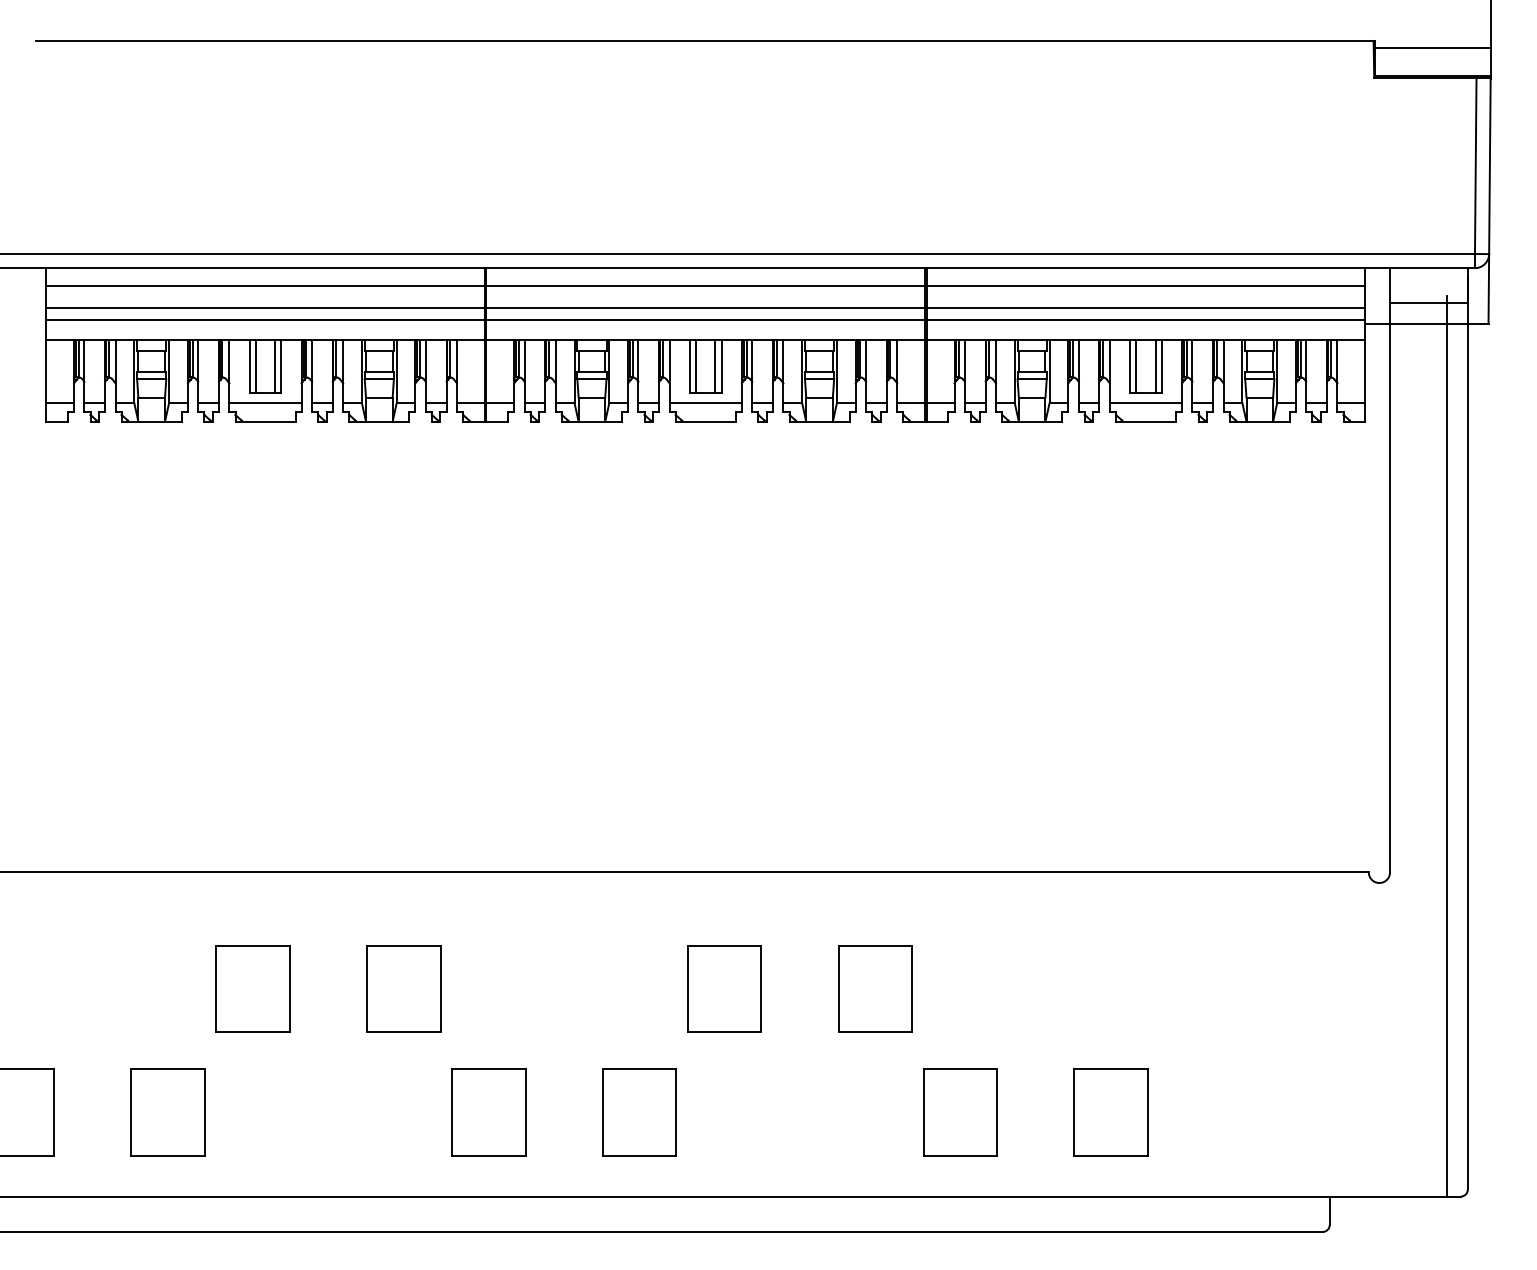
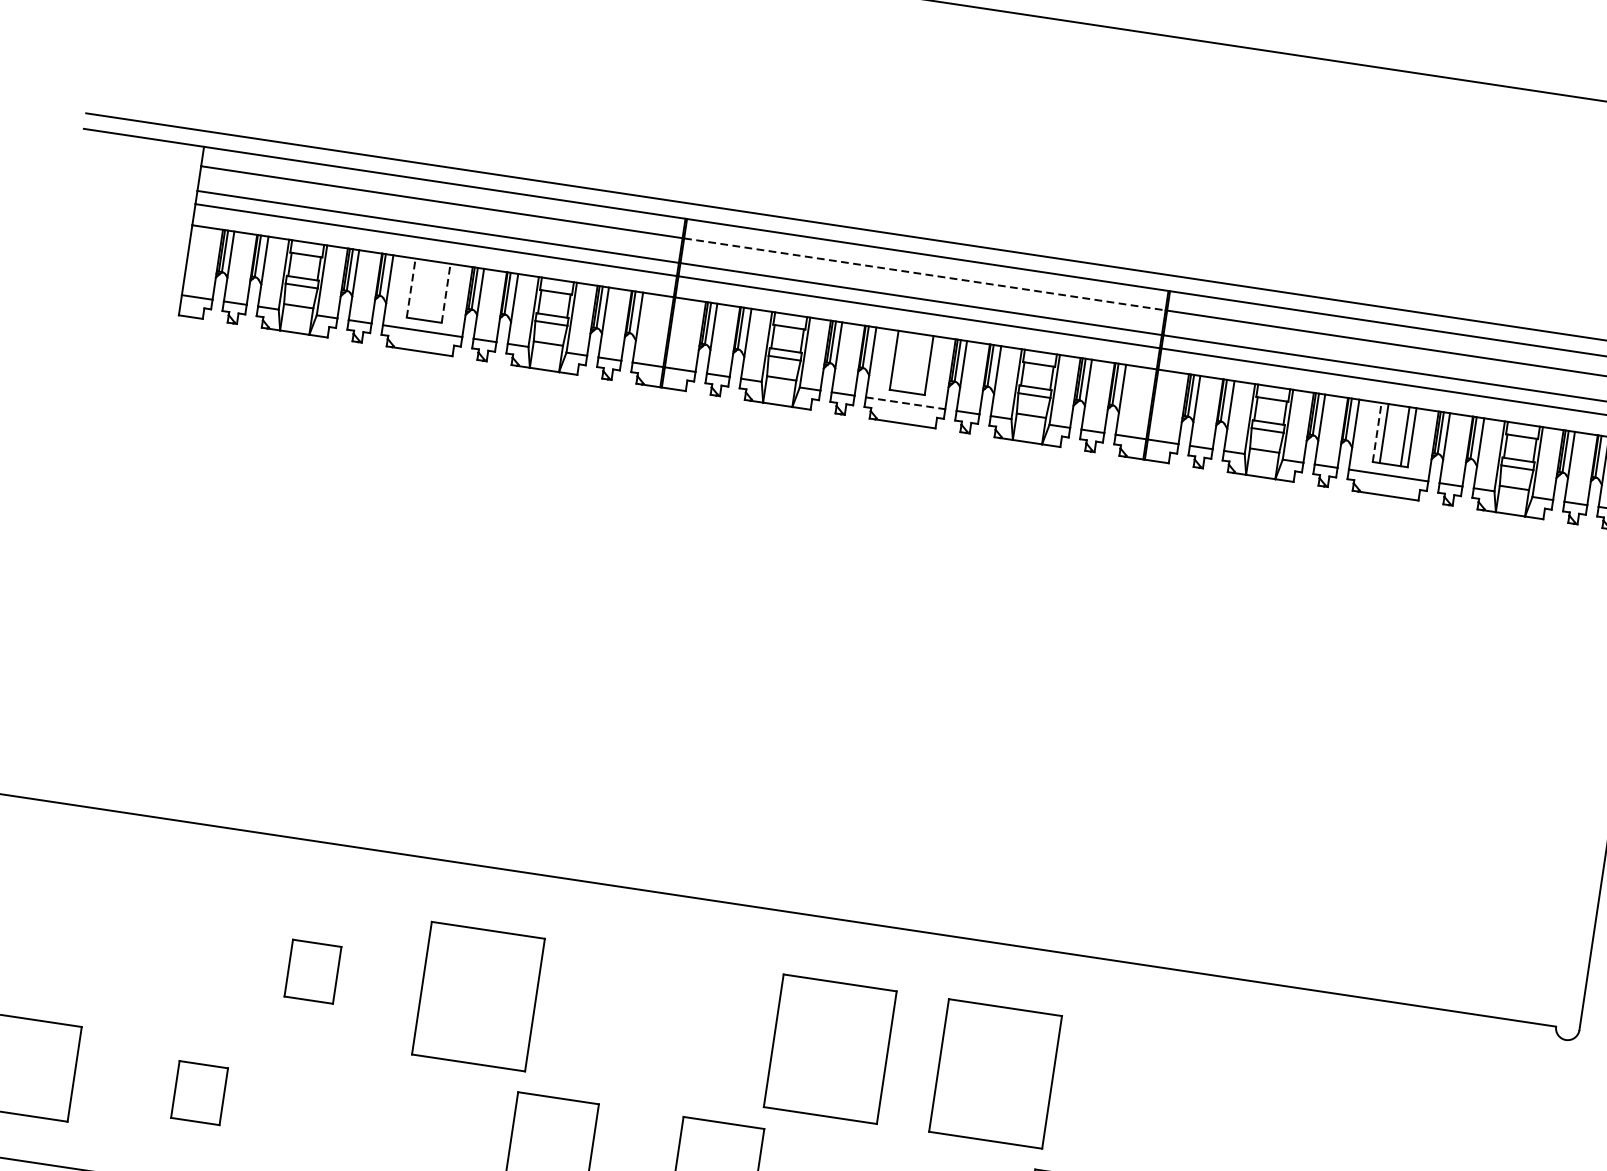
line: (706, 285) -> (925, 274), solid -> dashed
line: (249, 366) -> (411, 288), solid -> dashed
line: (255, 366) -> (417, 289), removed
line: (275, 366) -> (439, 292), removed
line: (281, 366) -> (446, 293), solid -> dashed
line: (696, 366) -> (901, 361), removed
line: (715, 366) -> (922, 364), removed
line: (1130, 366) -> (1377, 432), solid -> dashed
line: (706, 403) -> (906, 403), solid -> dashed
part: (252, 988) -> (312, 970), size x0.6
part: (403, 988) -> (478, 995), size x1.4
part: (724, 988) -> (830, 1048), size x1.4
part: (875, 988) -> (995, 1073), size x1.4
part: (167, 1112) -> (198, 1093), size x0.6

